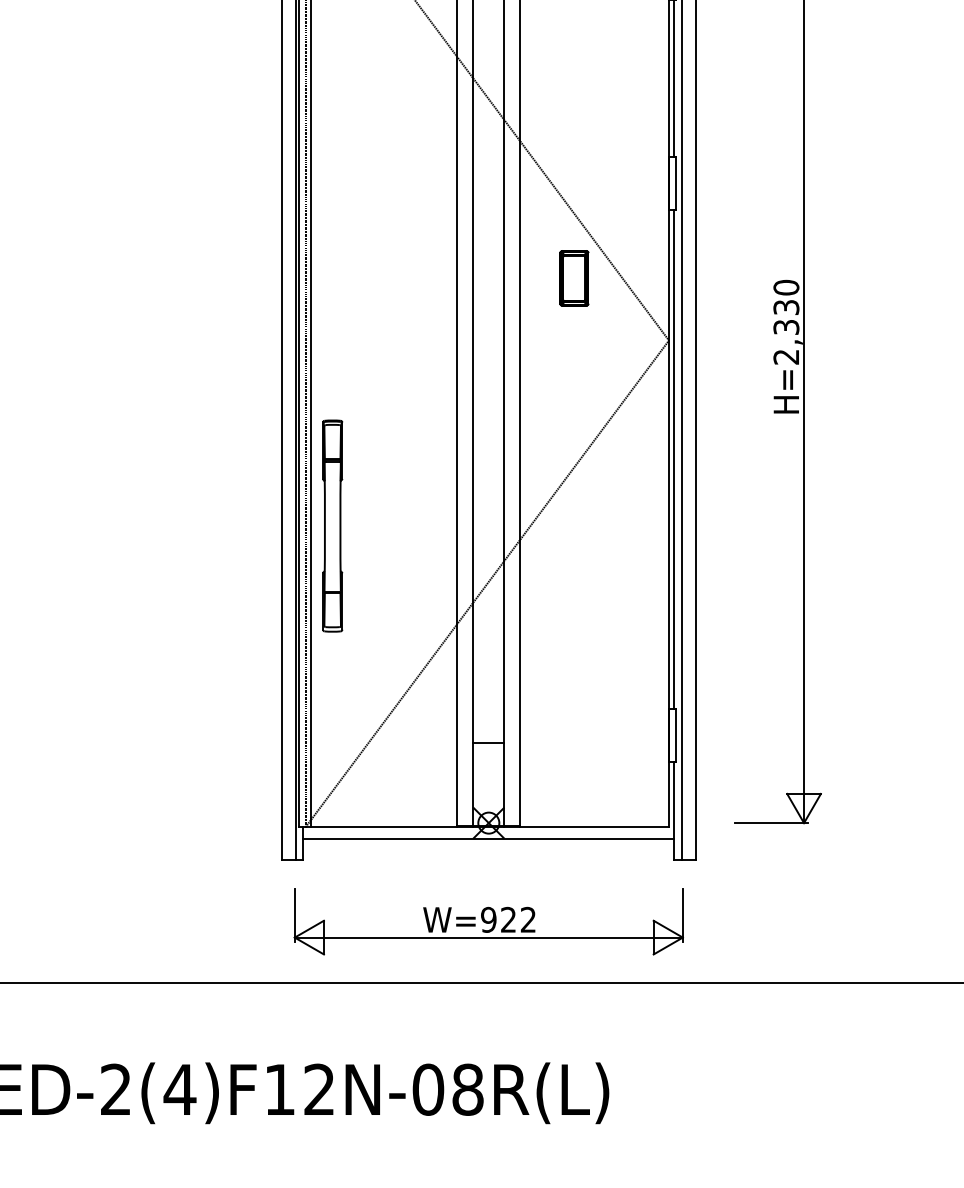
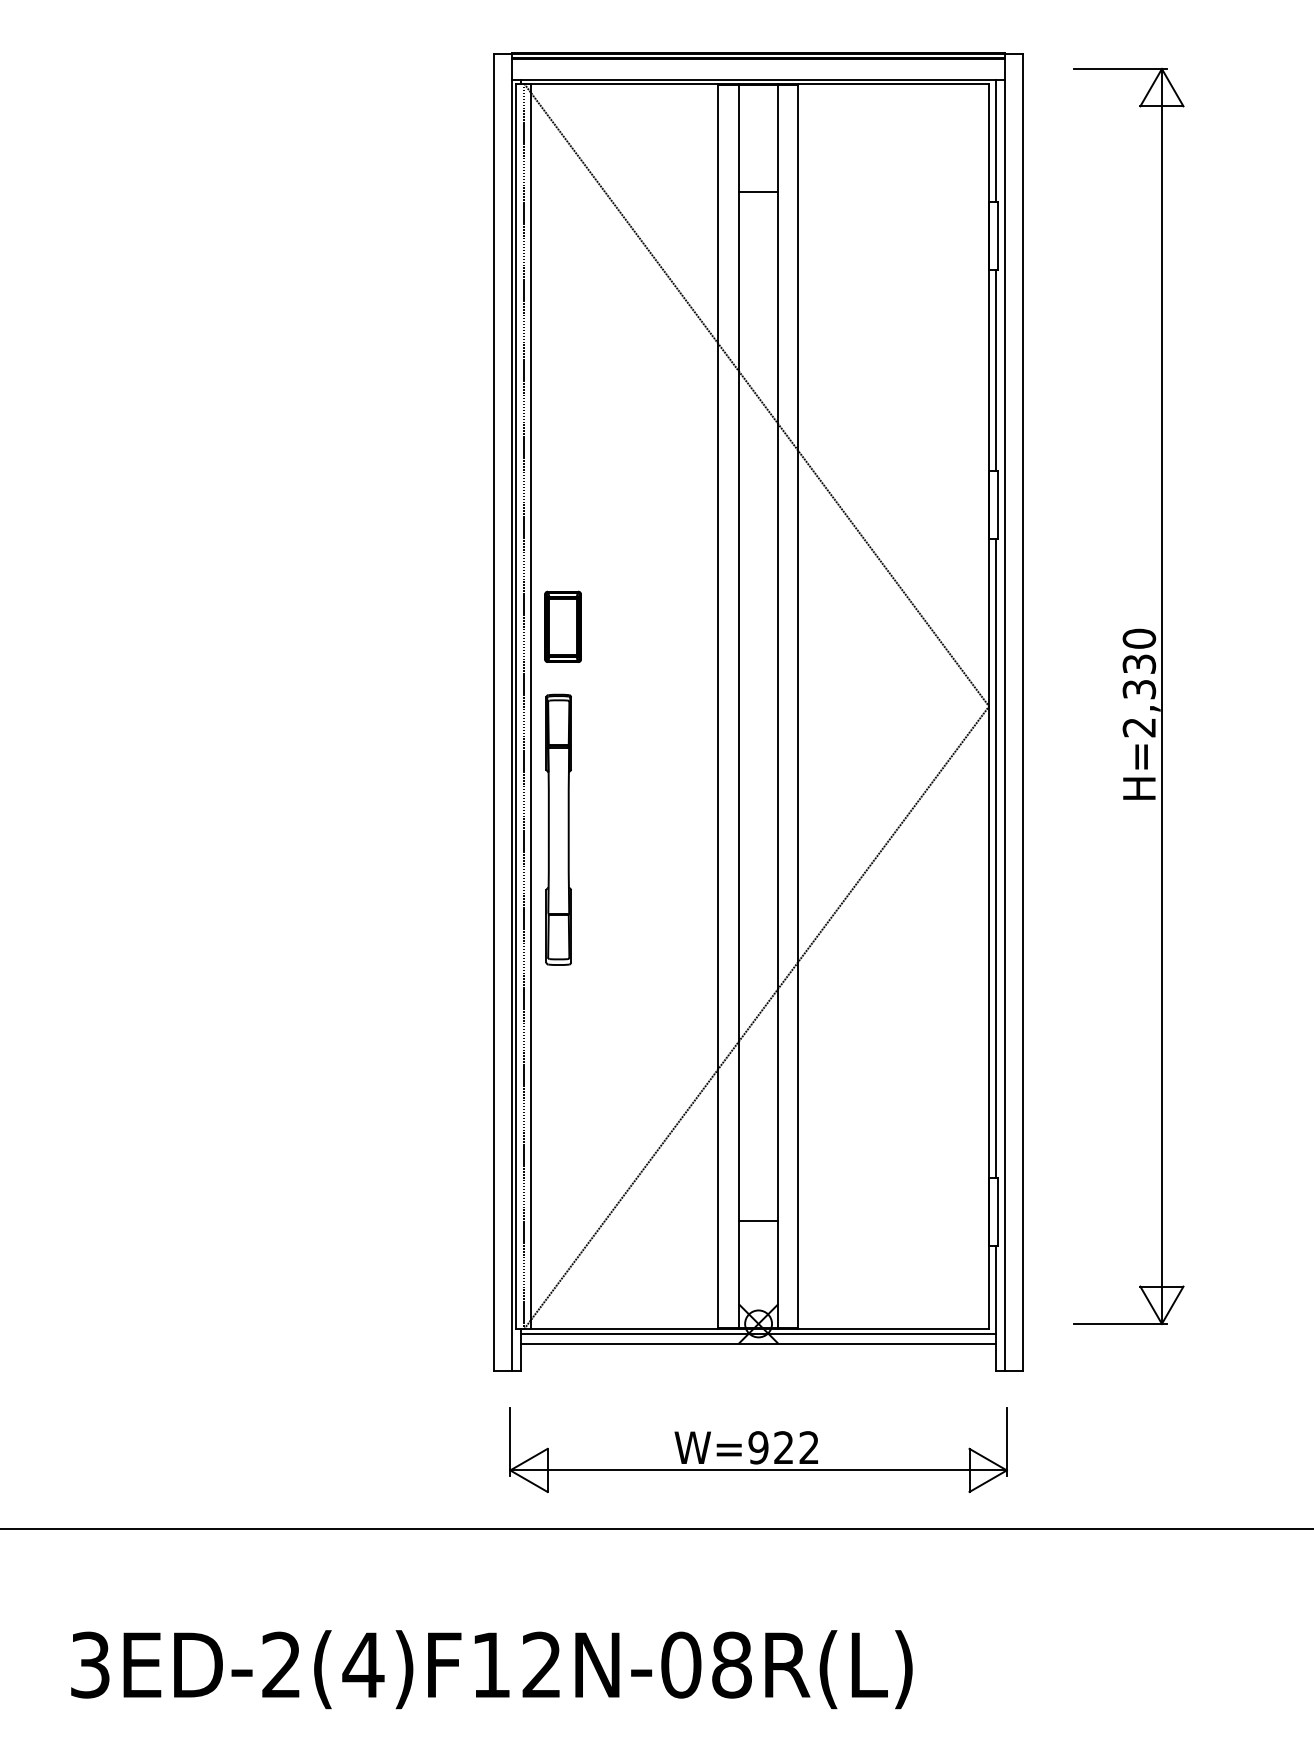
part: (573, 278) -> (562, 626), moved
part: (332, 525) -> (558, 829), moved
line: (488, 830) -> (758, 1333), added

